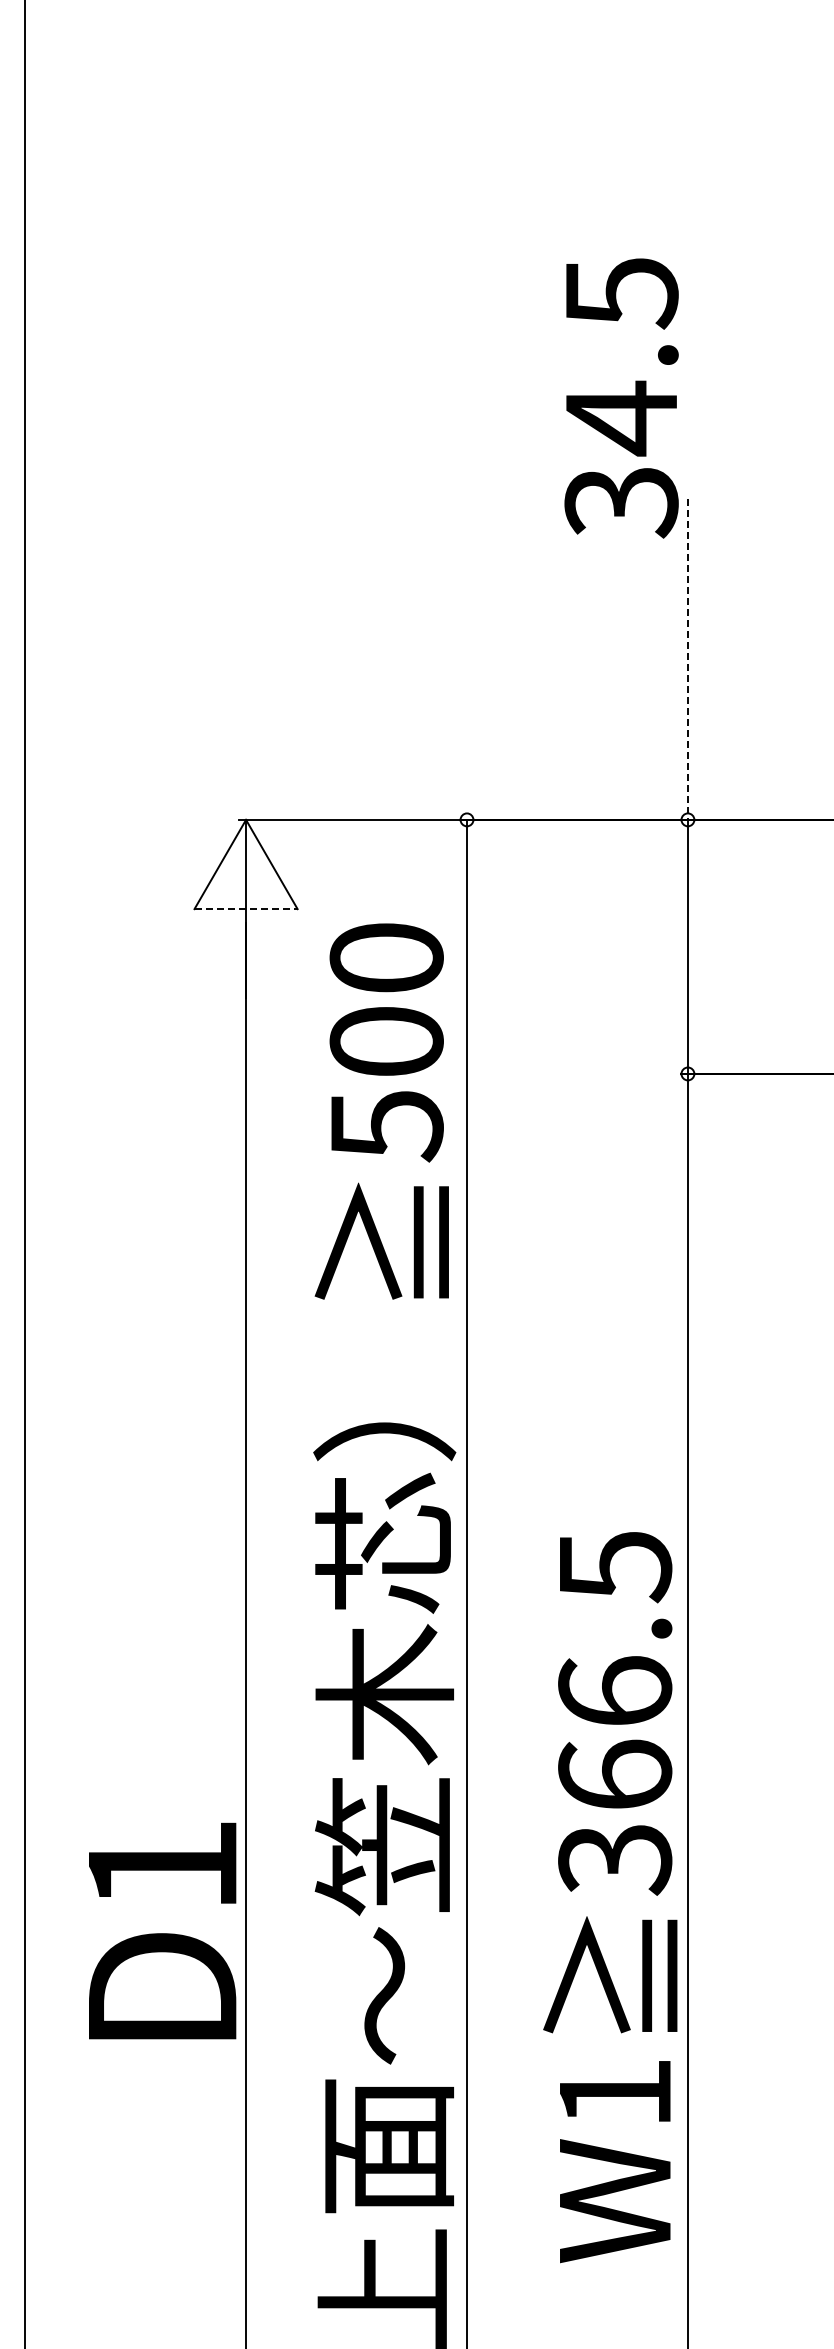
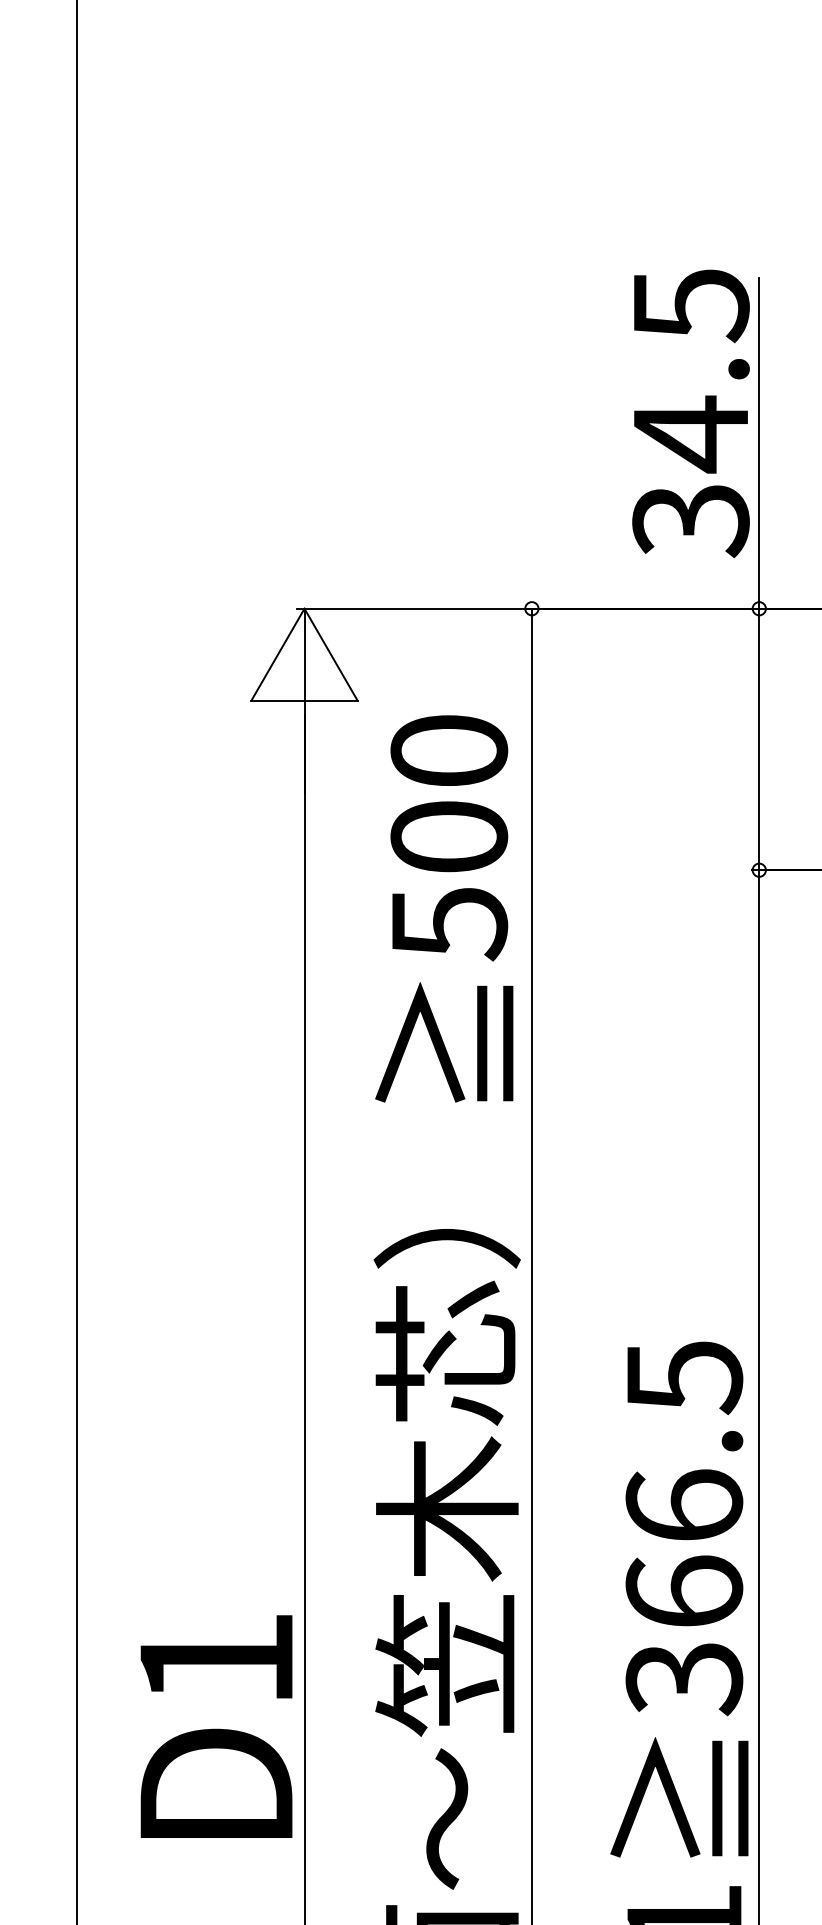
text: (621, 398) -> (690, 413), moved
line: (687, 659) -> (758, 443), dashed -> solid
line: (246, 909) -> (304, 700), dashed -> solid
text: (162, 1930) -> (216, 1726), moved

